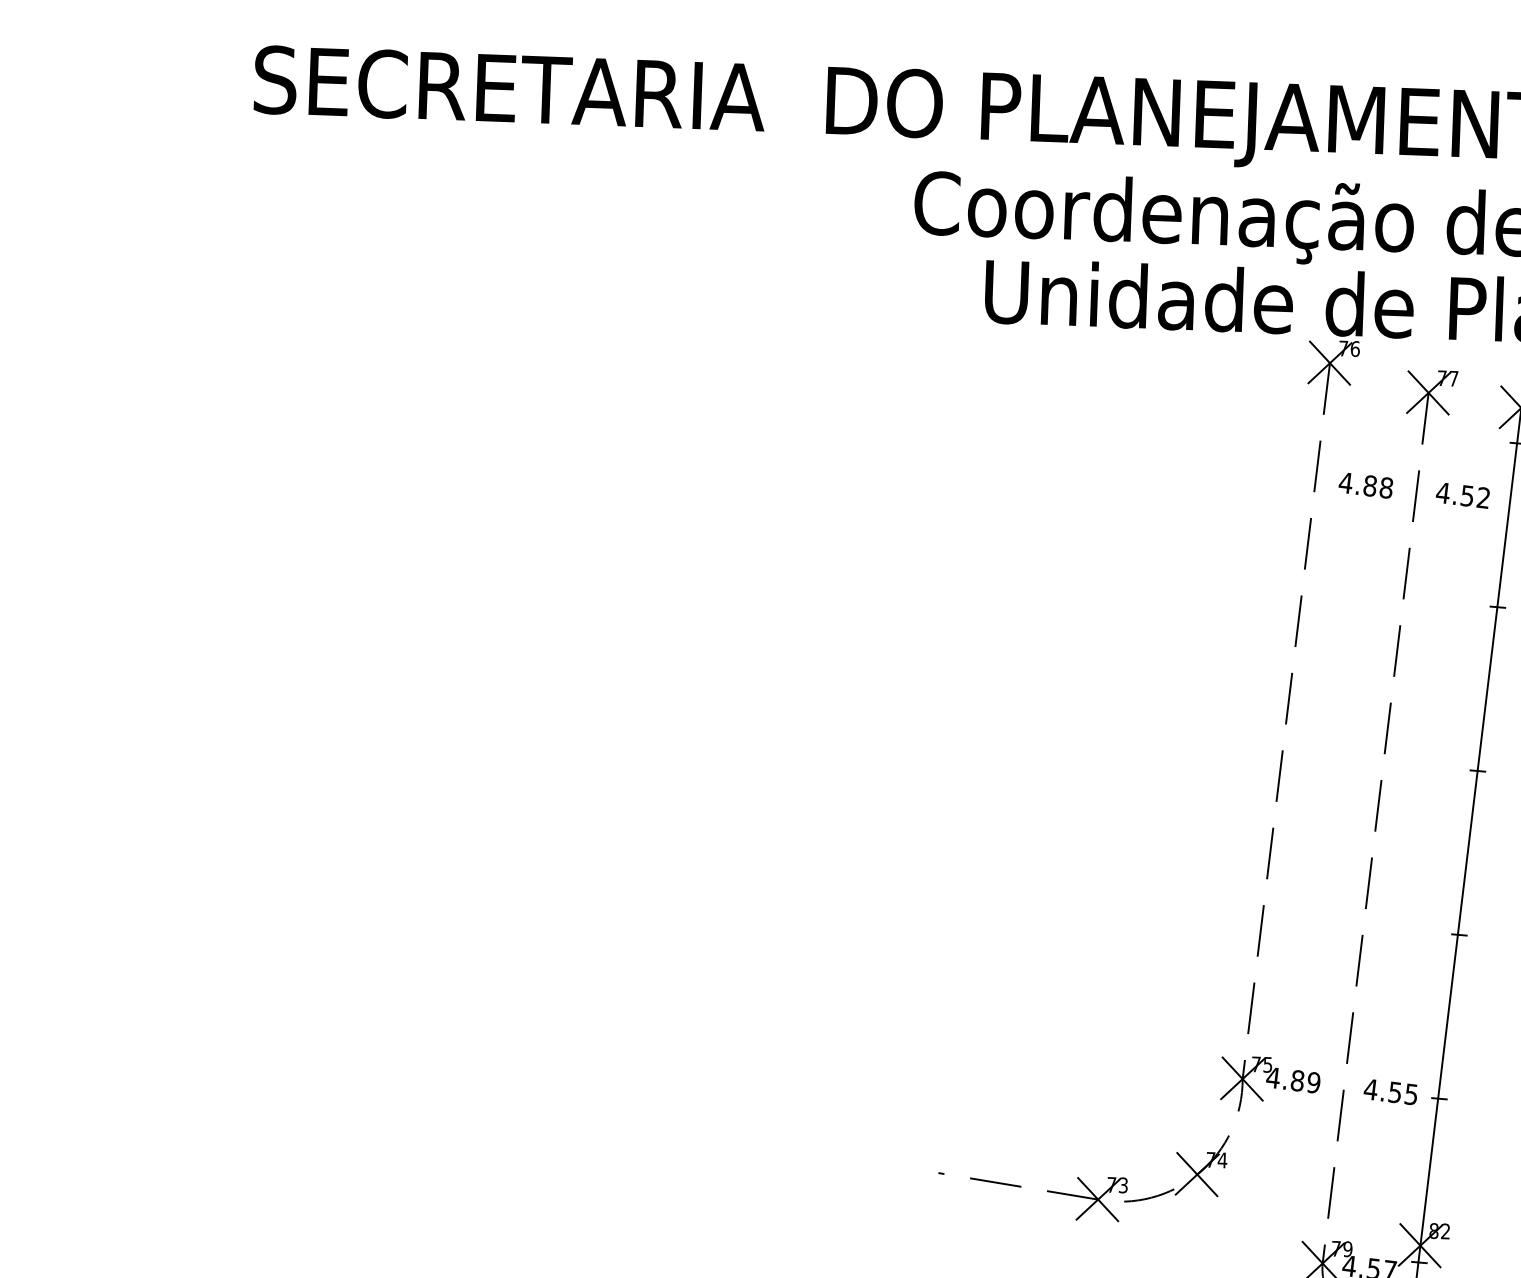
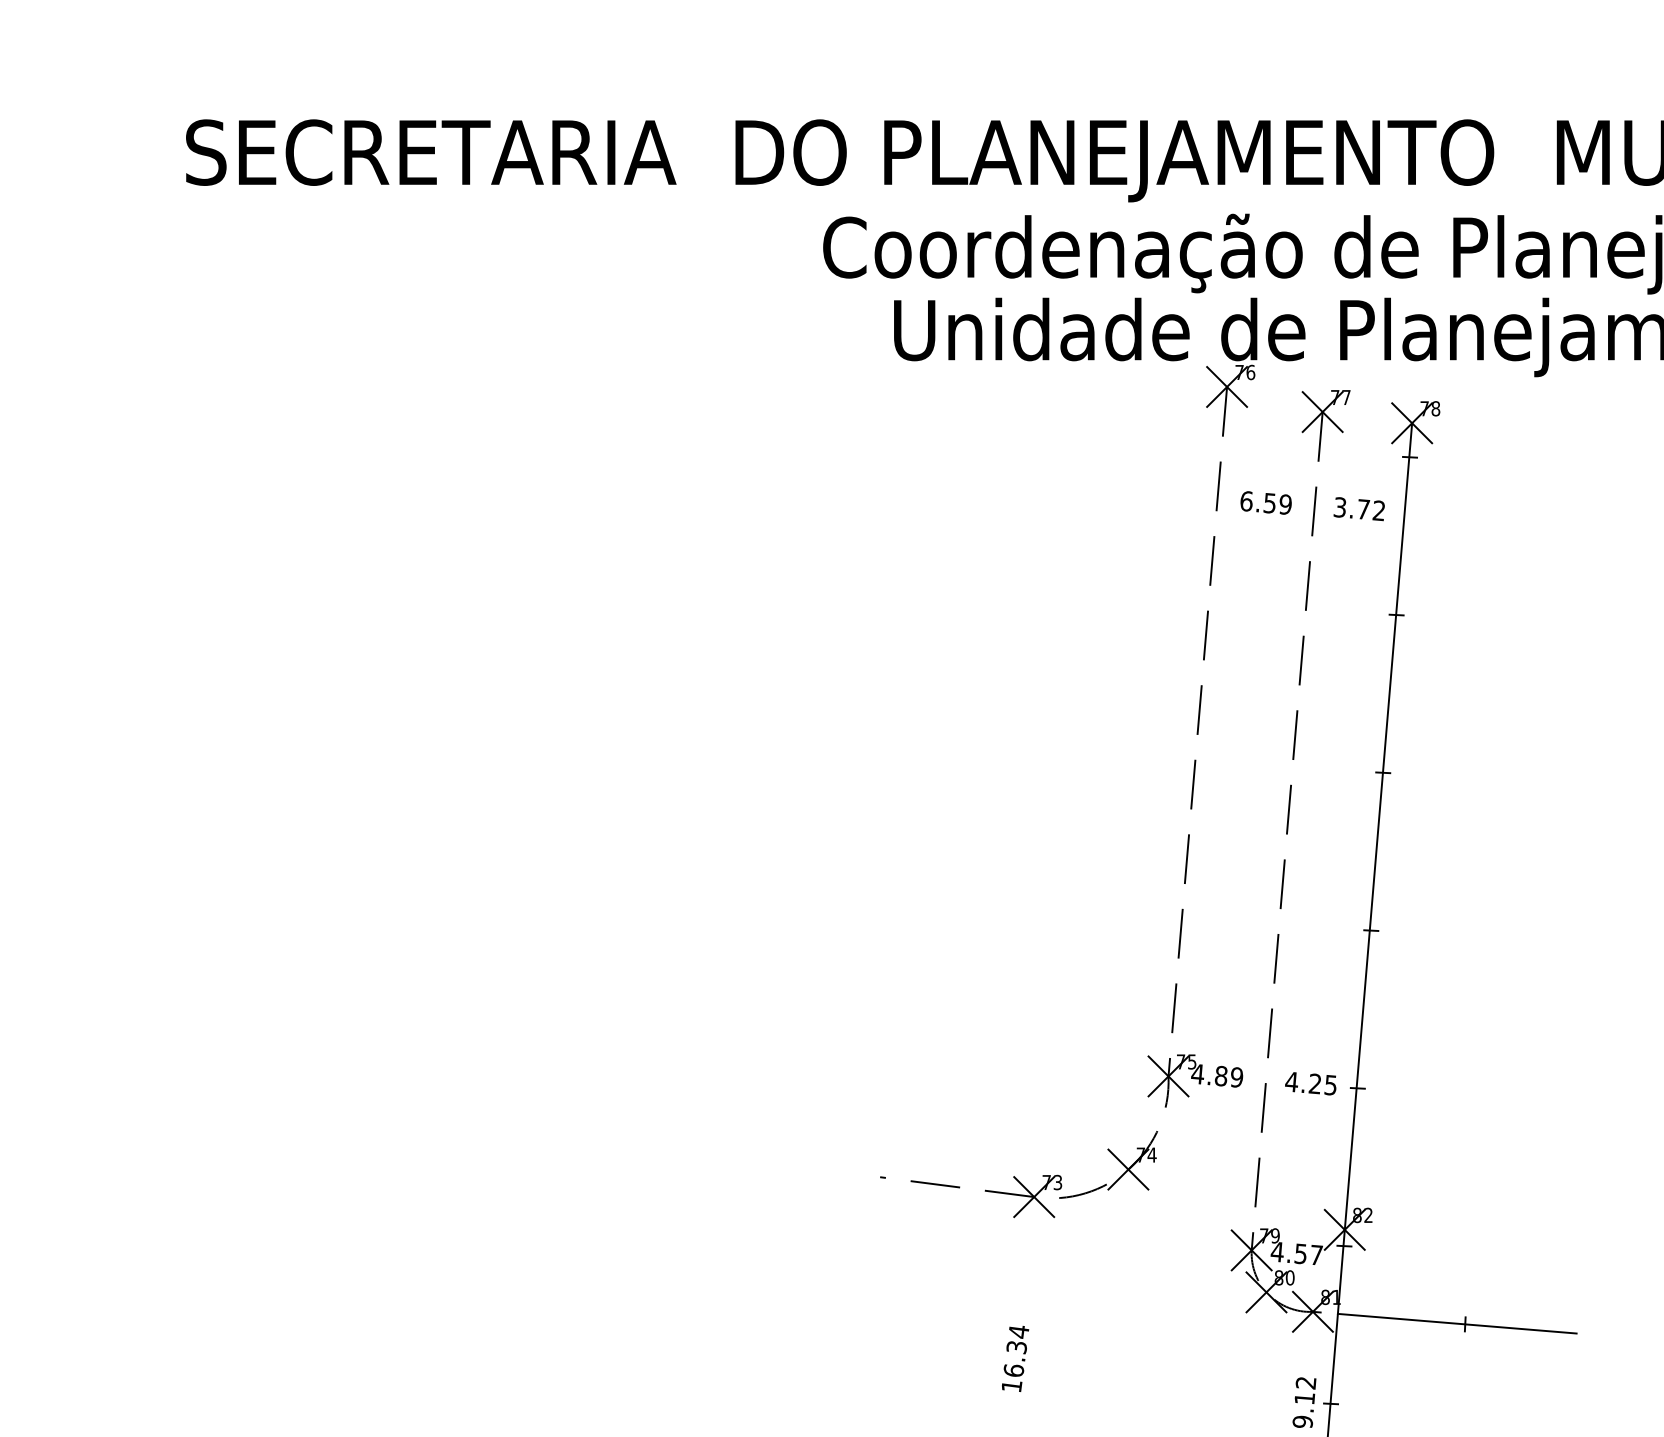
text: (1365, 484) -> (1265, 502), 4.88 -> 6.59
text: (1454, 494) -> (1351, 508), 4.52 -> 3.72
text: (1394, 1092) -> (1314, 1083), 4.55 -> 4.25

